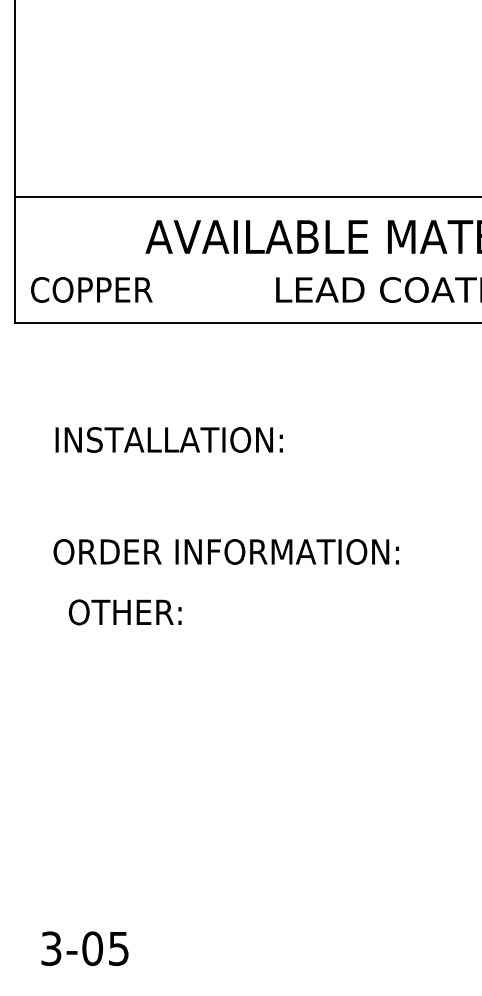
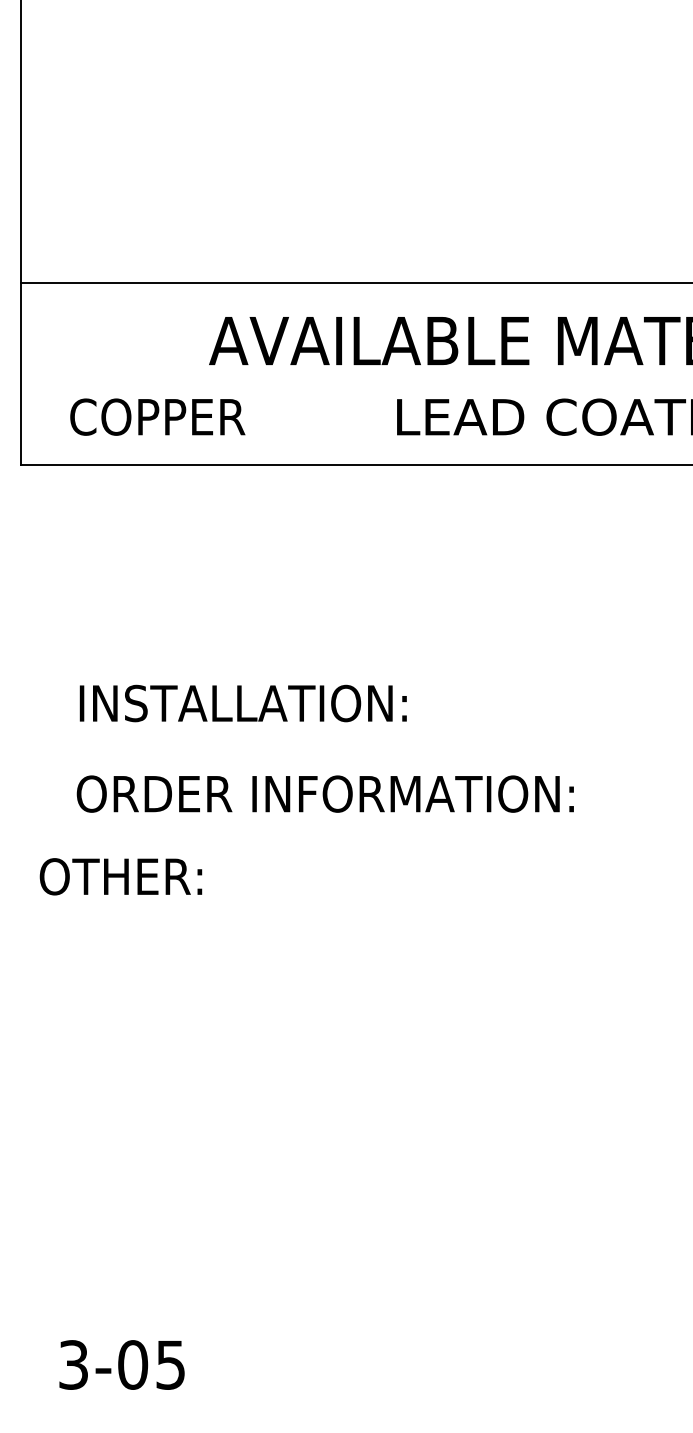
text: (91, 289) -> (157, 416), moved
text: (168, 439) -> (242, 702), moved
text: (124, 612) -> (119, 876), moved

